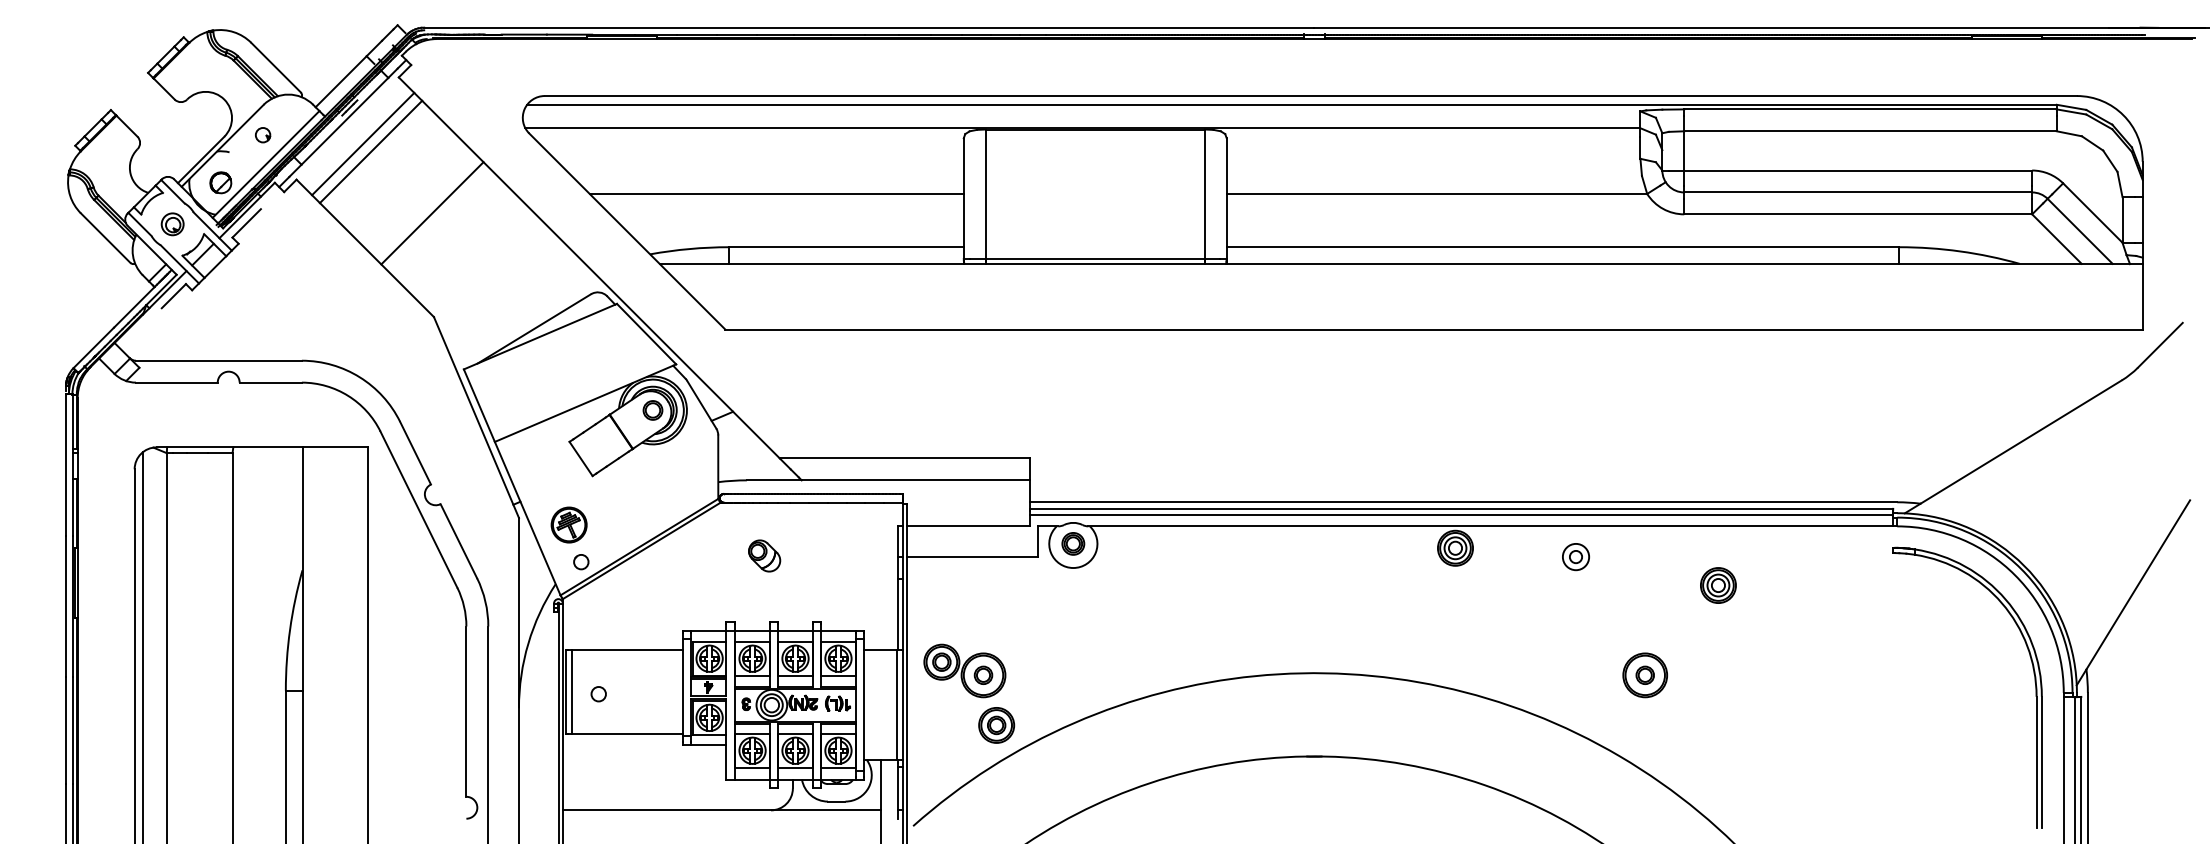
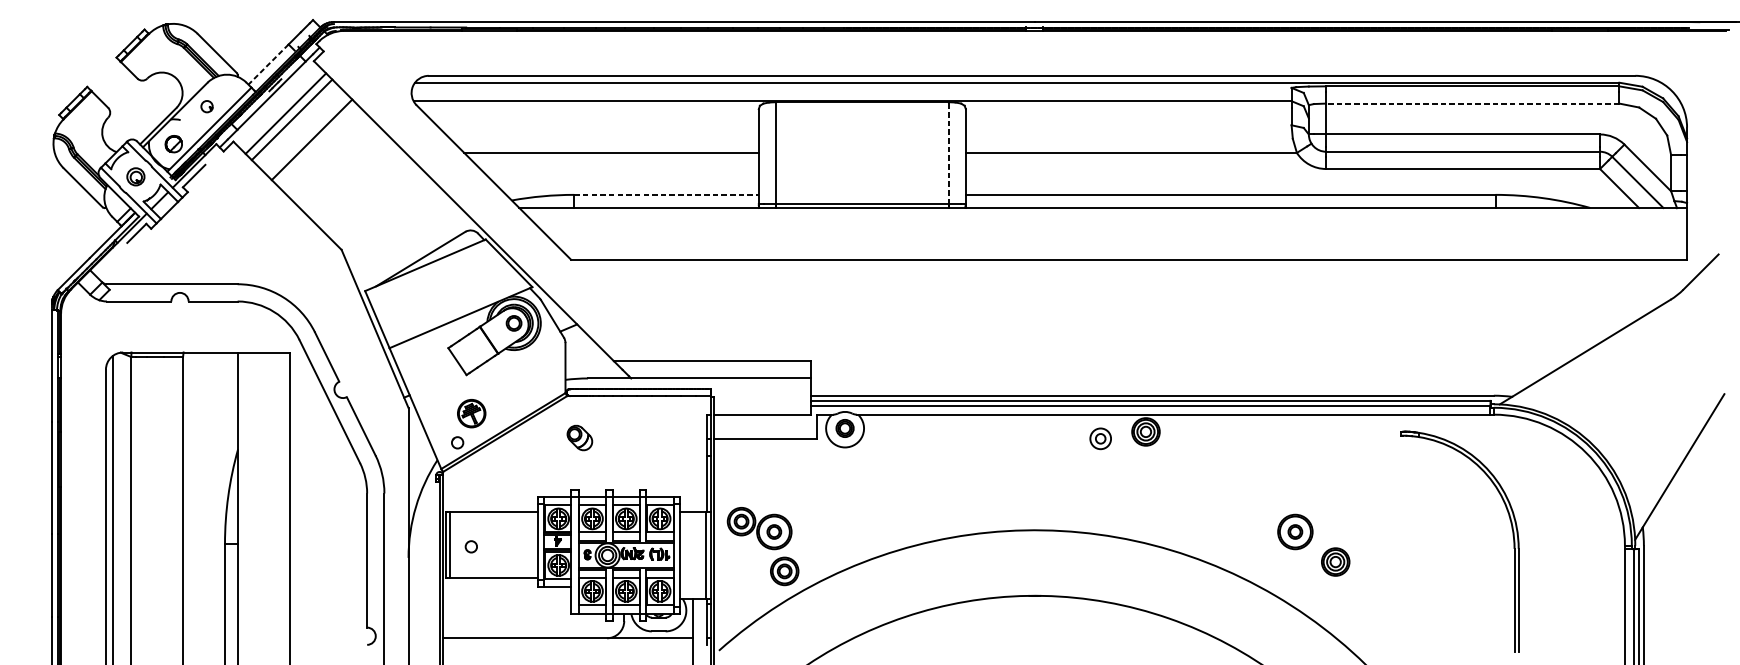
line: (340, 82) -> (268, 65), solid -> dashed
line: (1870, 131) -> (1472, 103), solid -> dashed
line: (1204, 194) -> (948, 153), solid -> dashed
line: (432, 213) -> (312, 139), moved
line: (847, 247) -> (667, 195), solid -> dashed
part: (568, 524) -> (471, 413), moved
part: (764, 555) -> (579, 437), moved
part: (1575, 557) -> (1100, 439), moved
part: (1718, 585) -> (1335, 562), moved
part: (2034, 682) -> (1512, 537), moved

